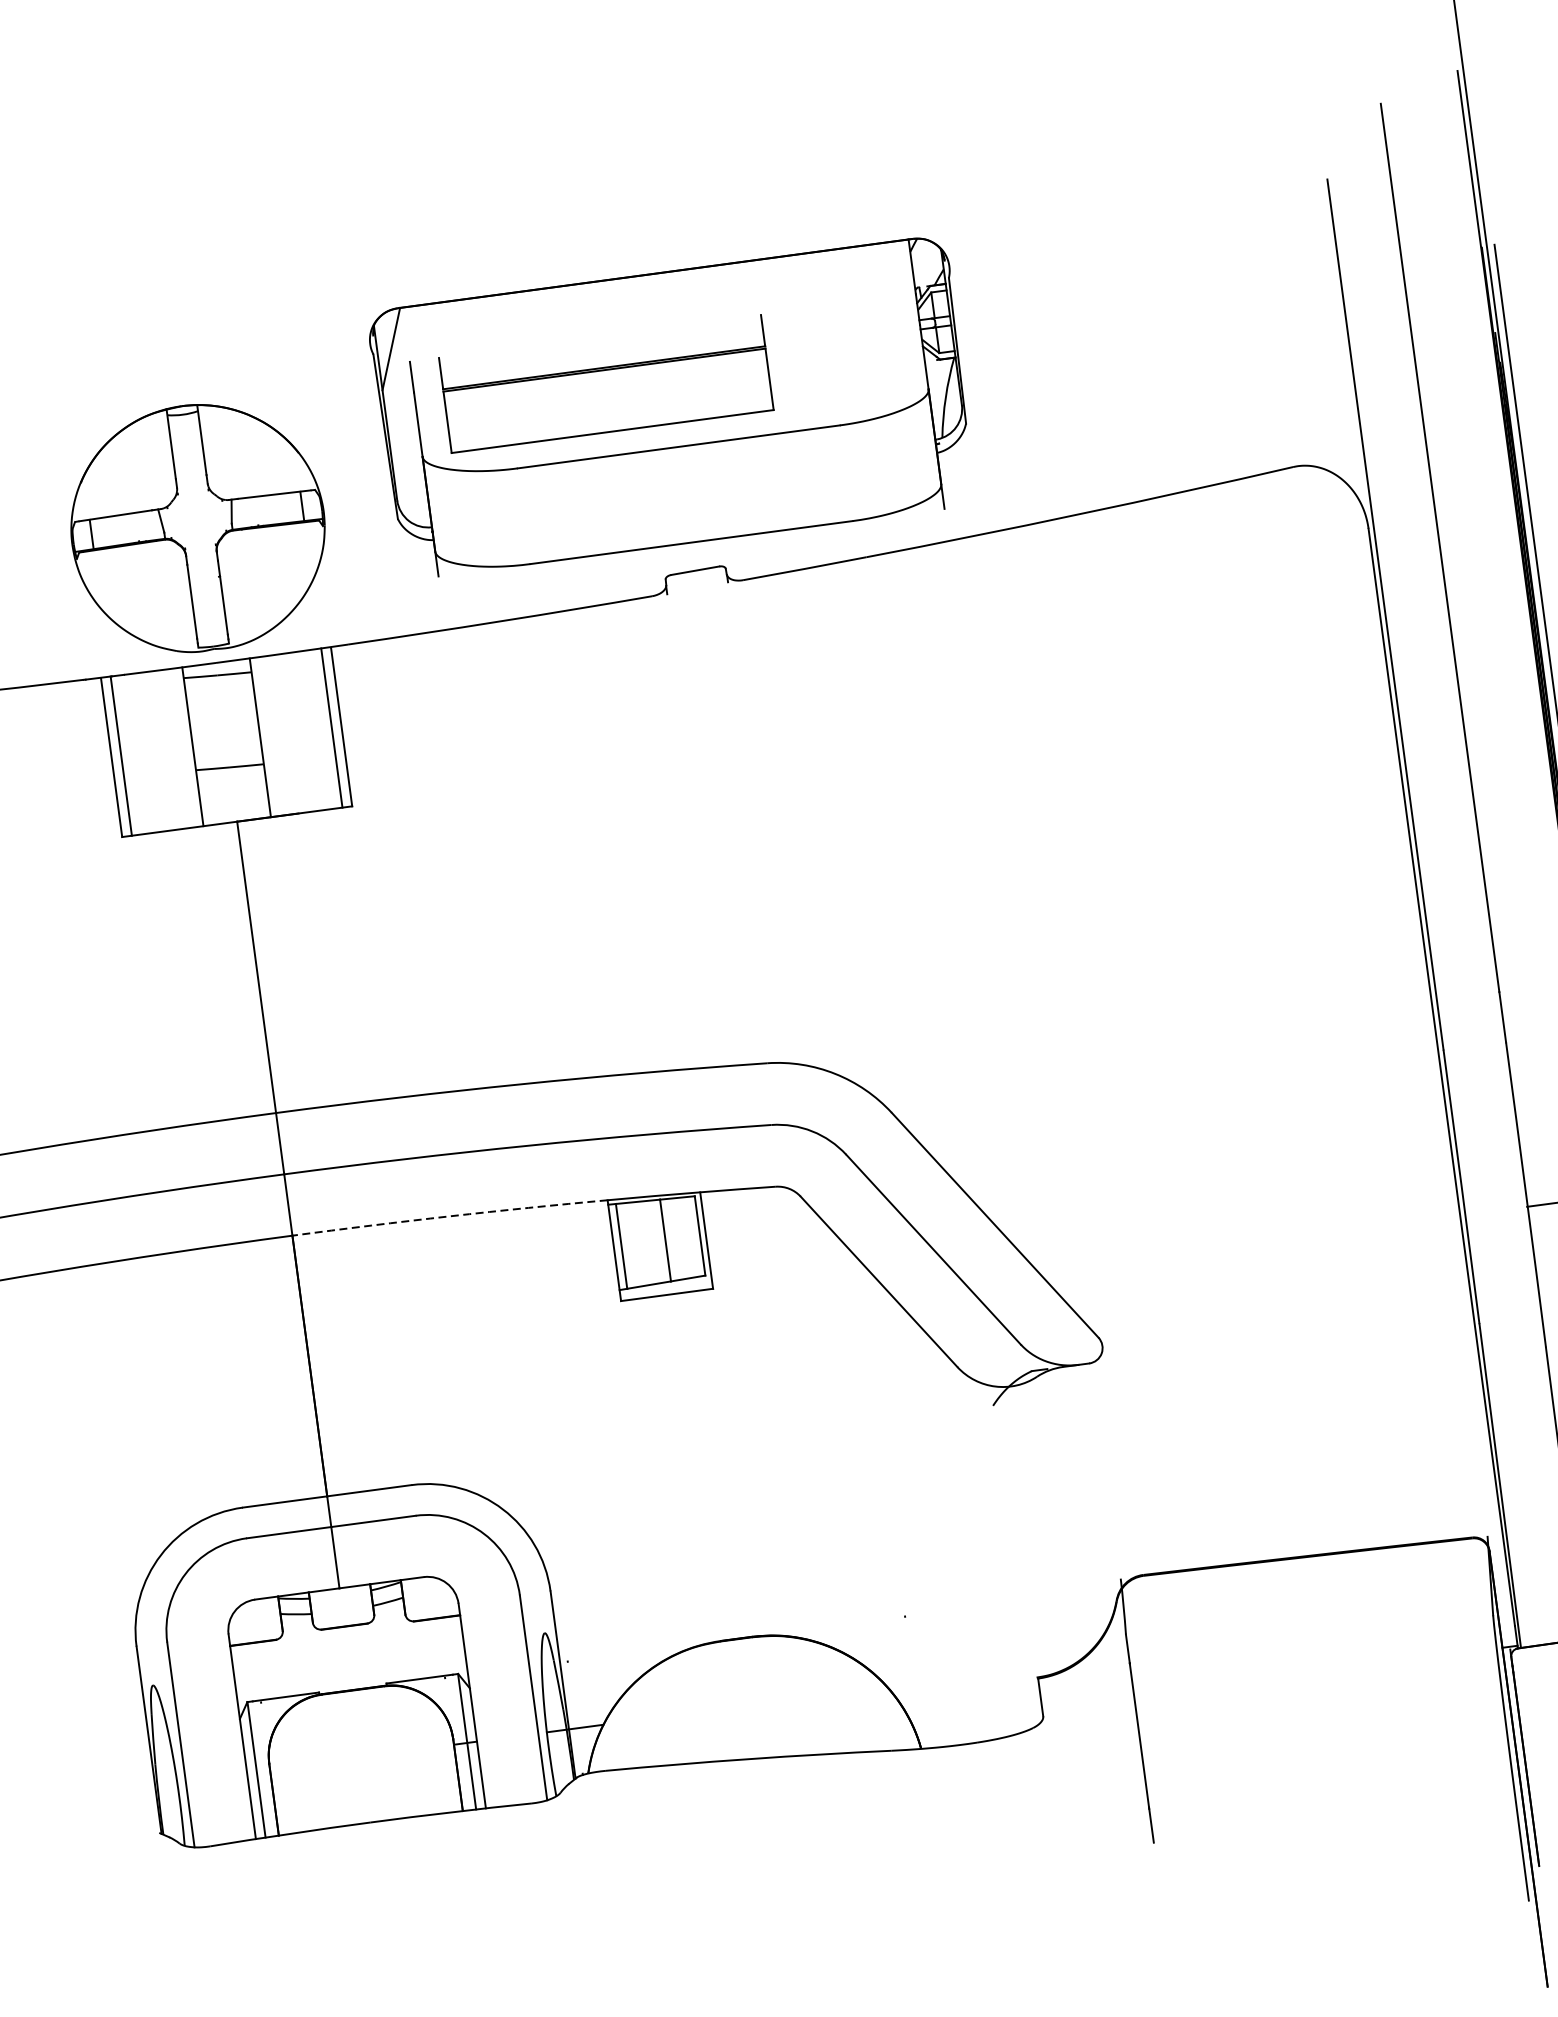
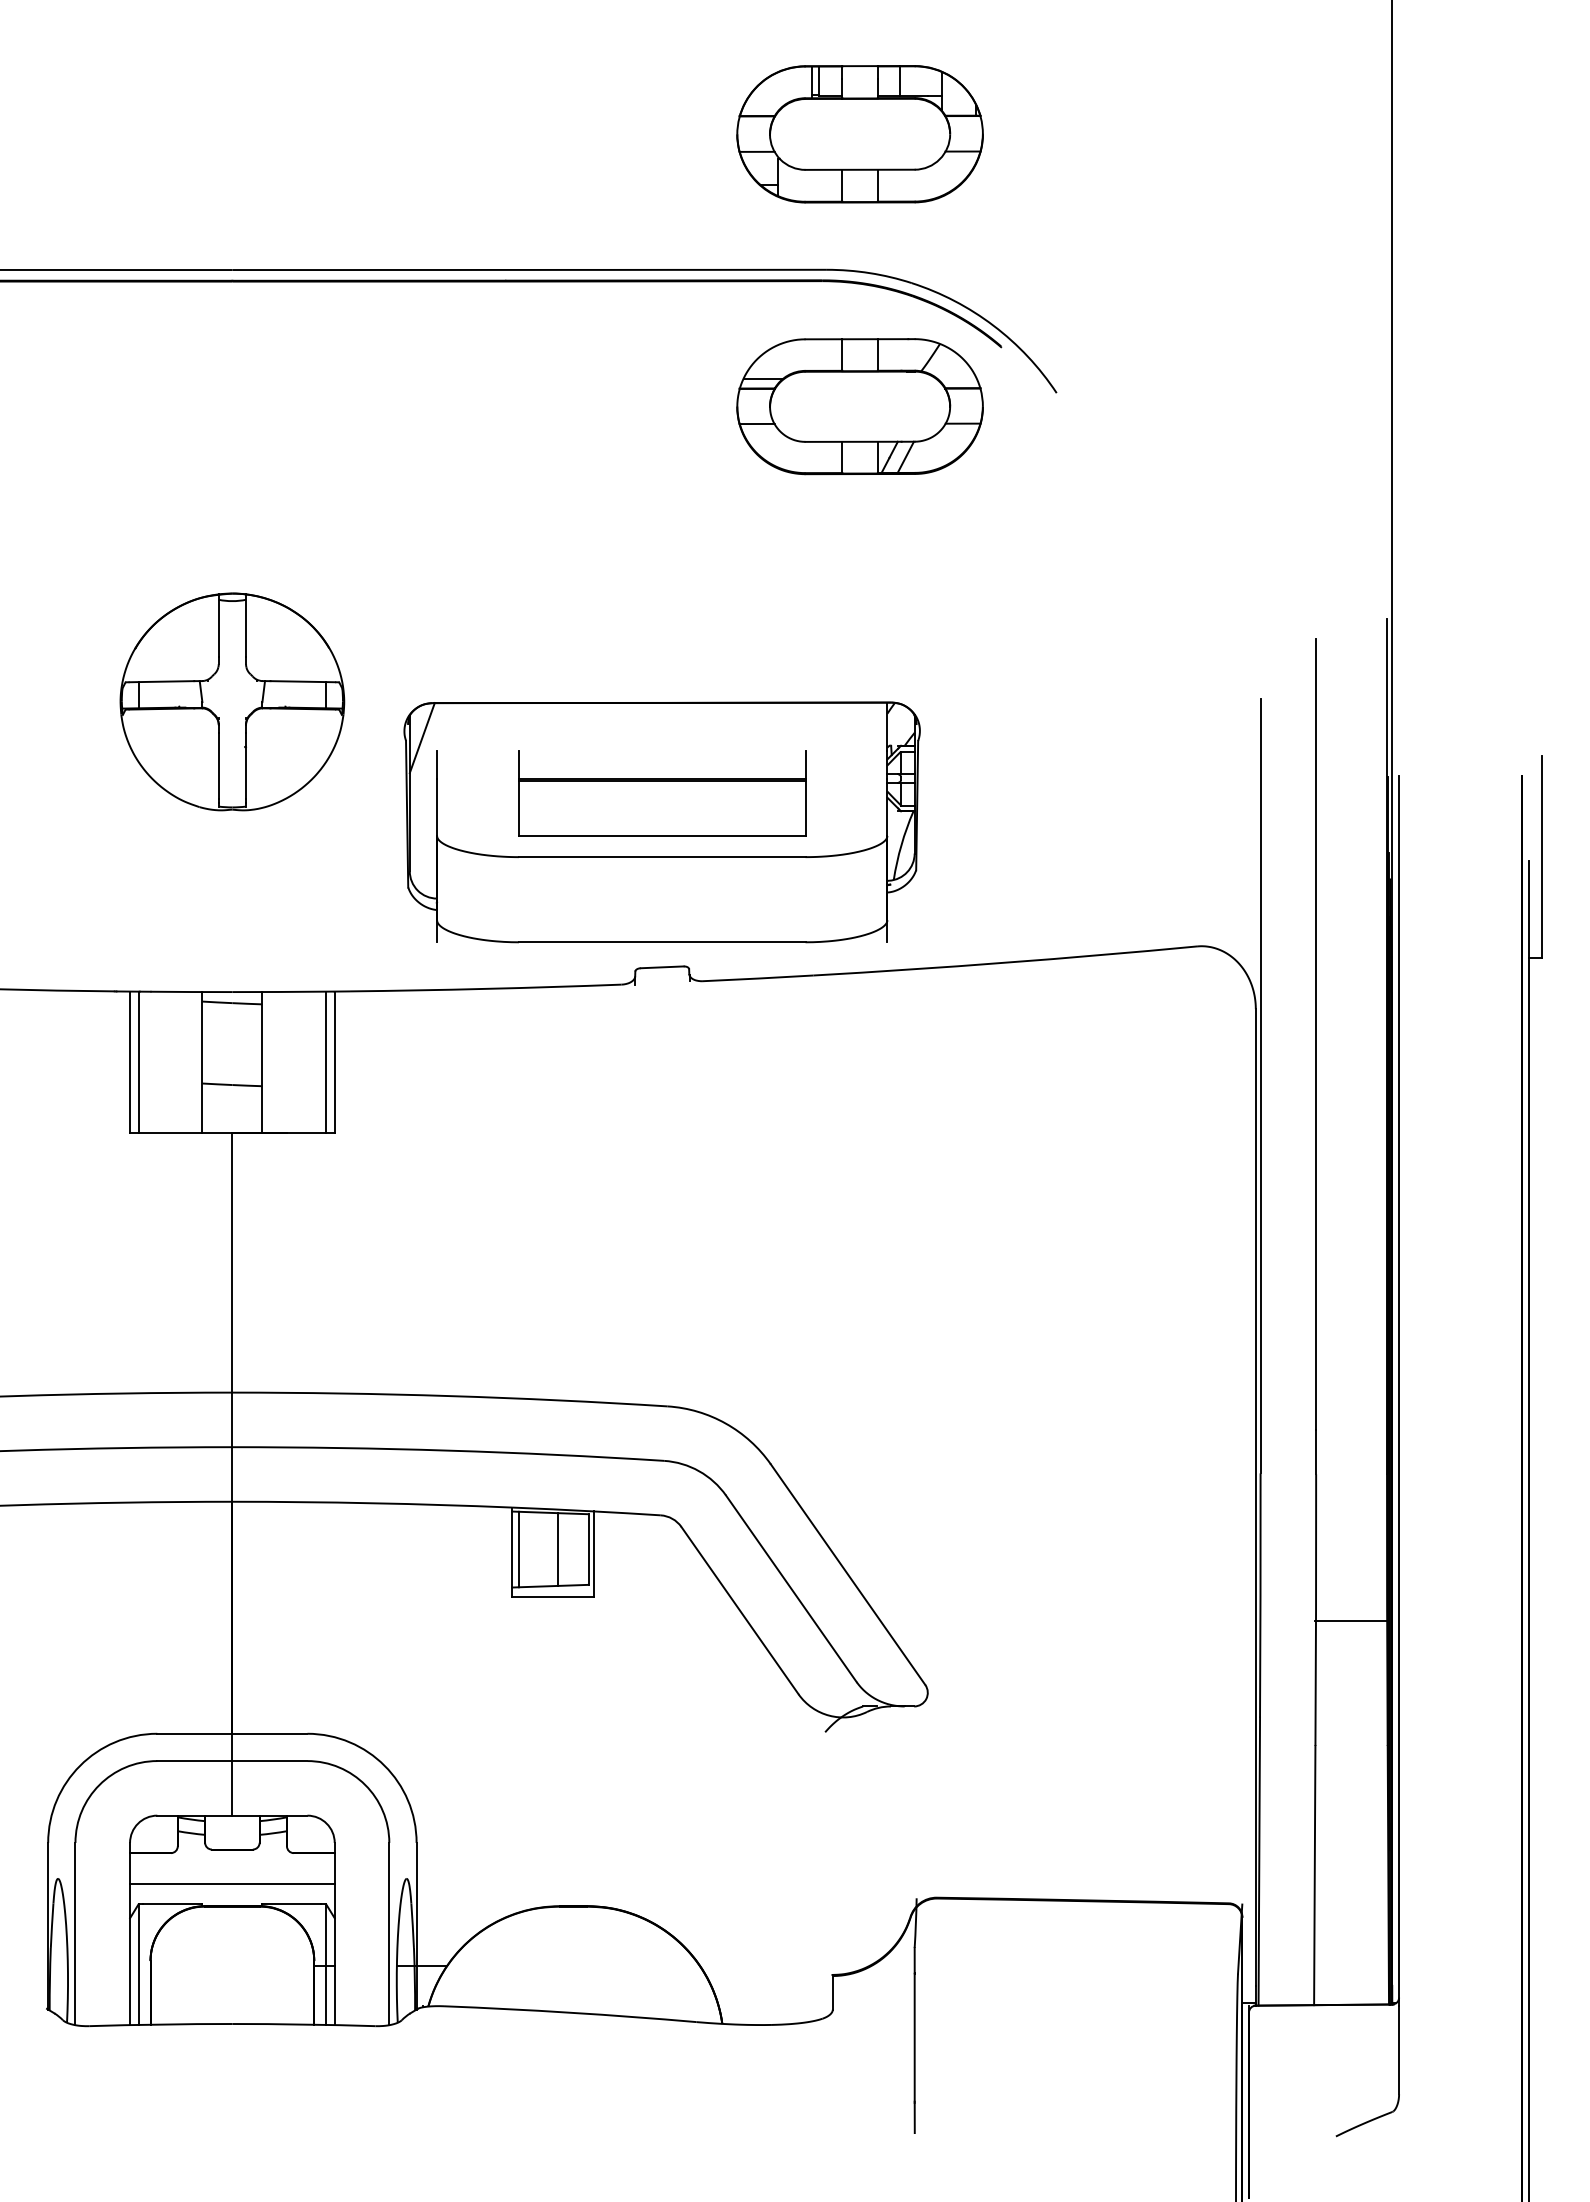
part: (606, 383) -> (662, 793), moved
part: (198, 527) -> (232, 701), moved
arc: (450, 1216) -> (372, 1503), dashed -> solid
line: (349, 1664) -> (232, 1883), added

